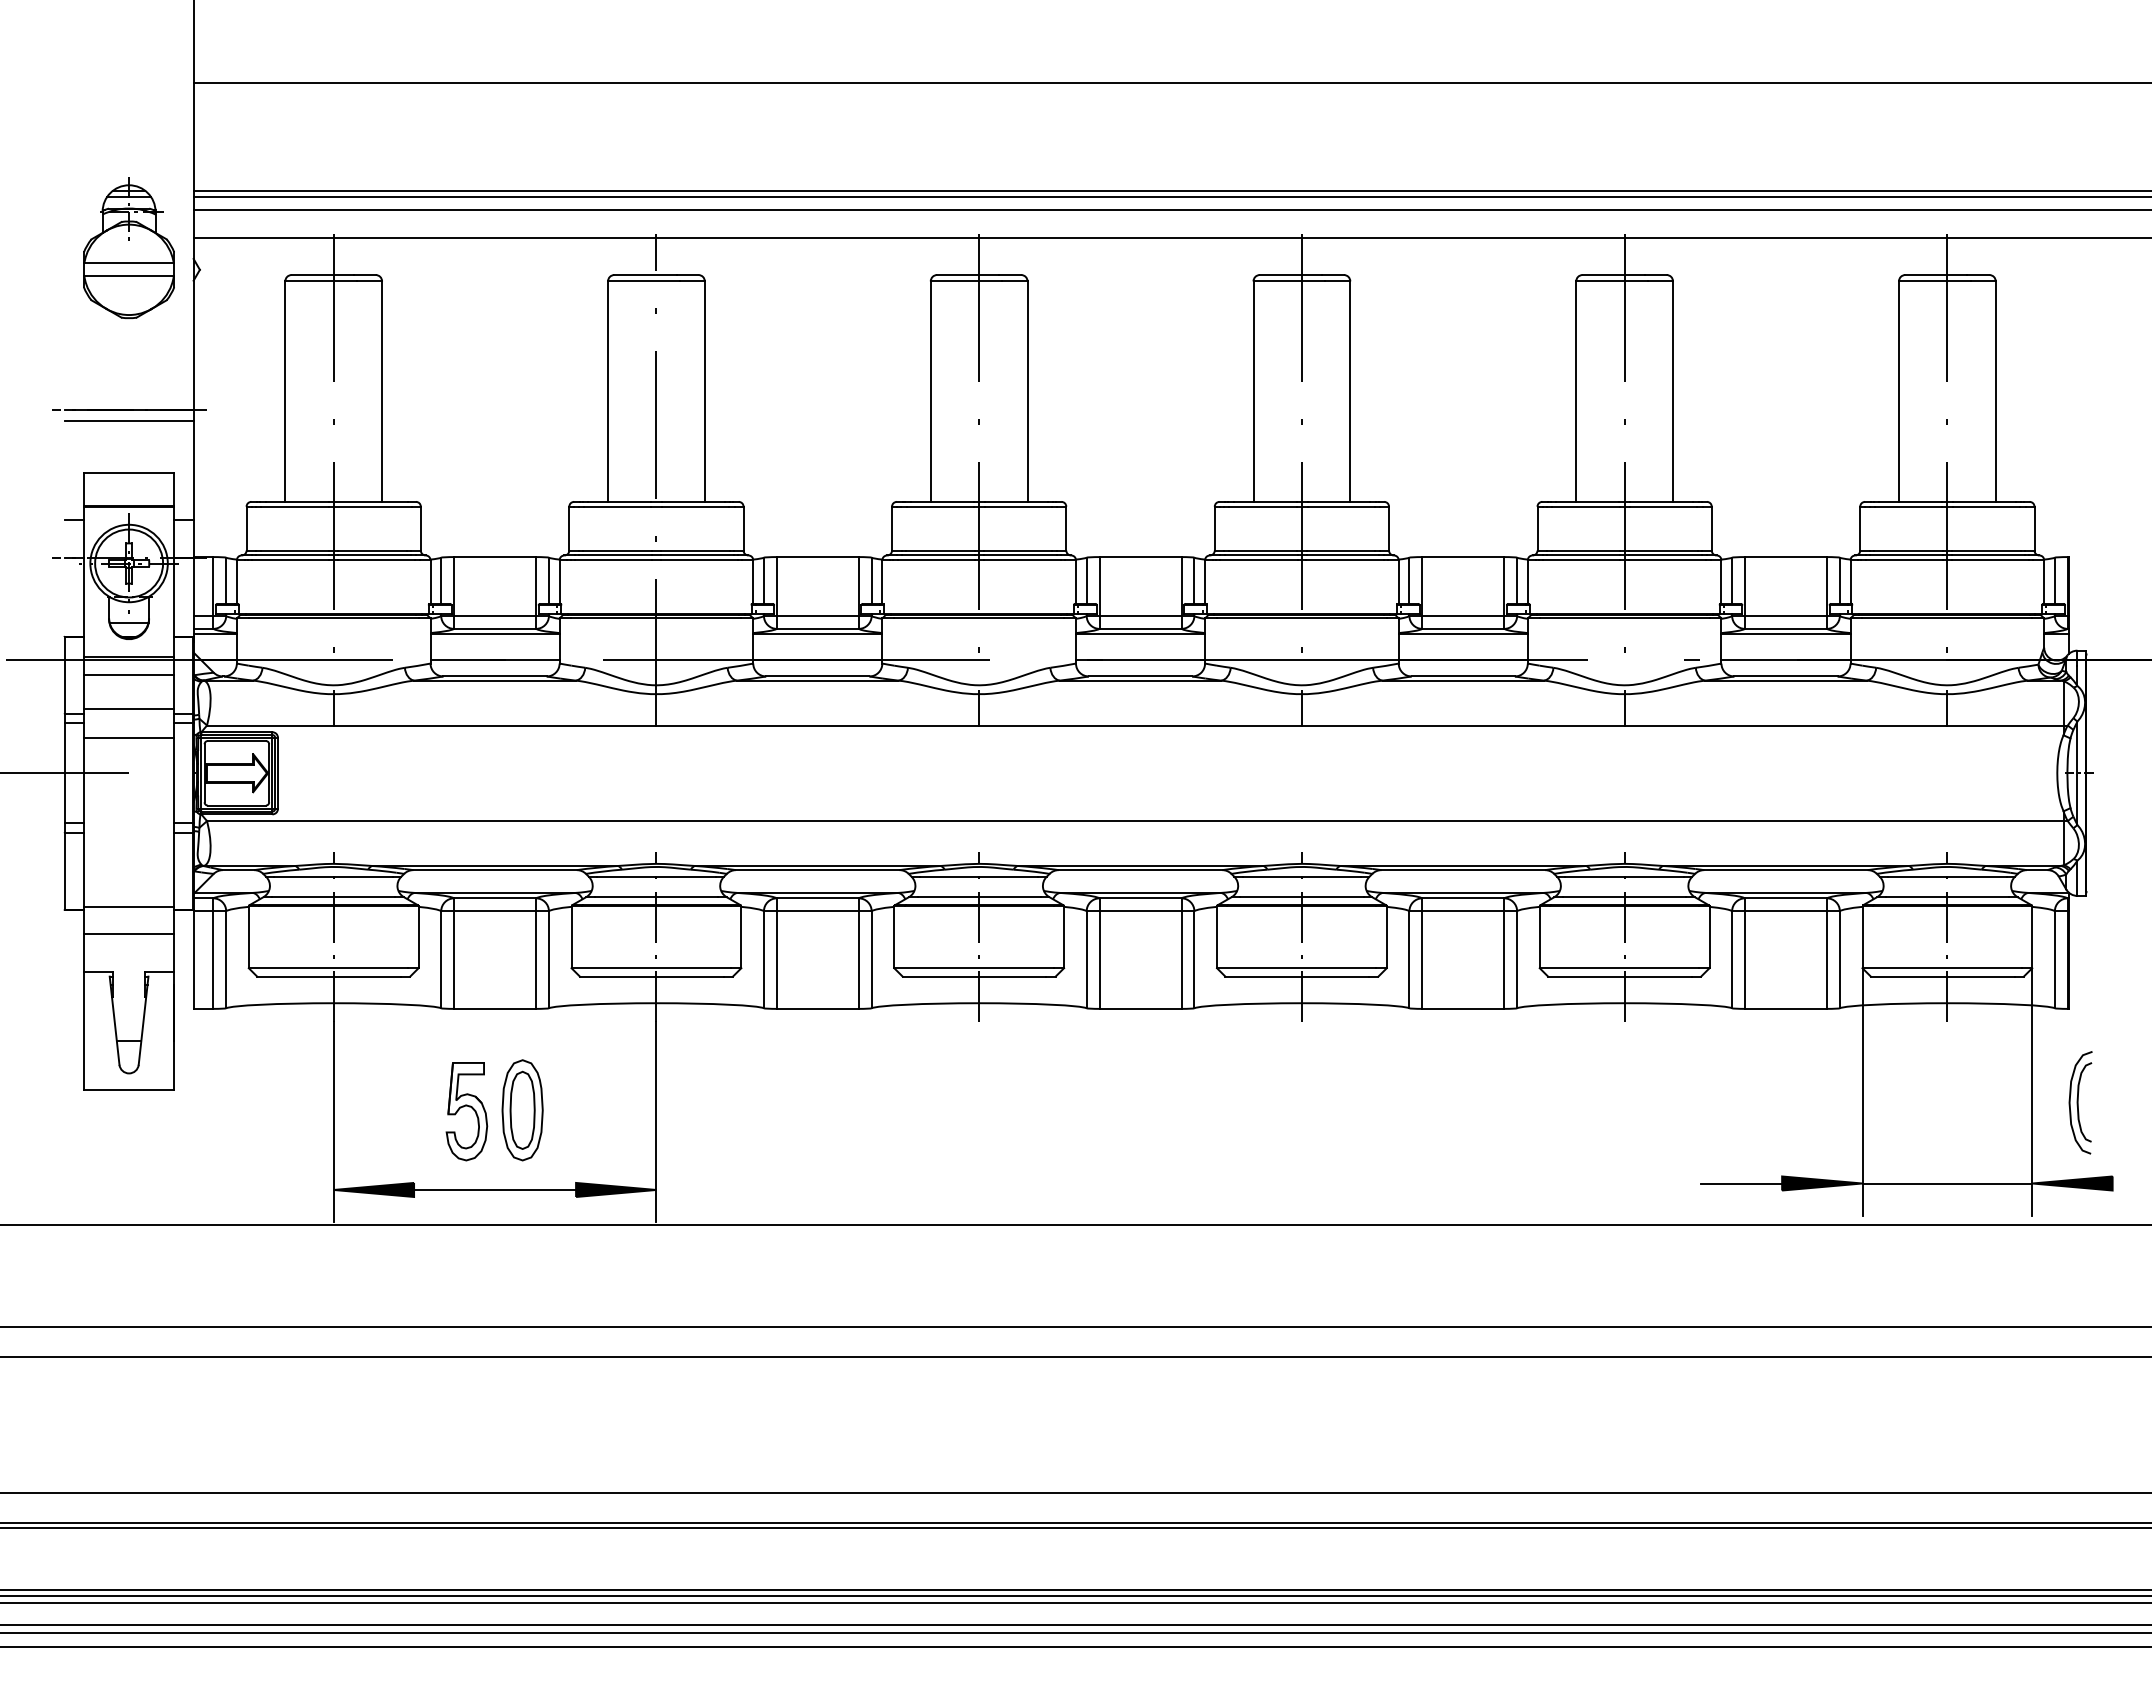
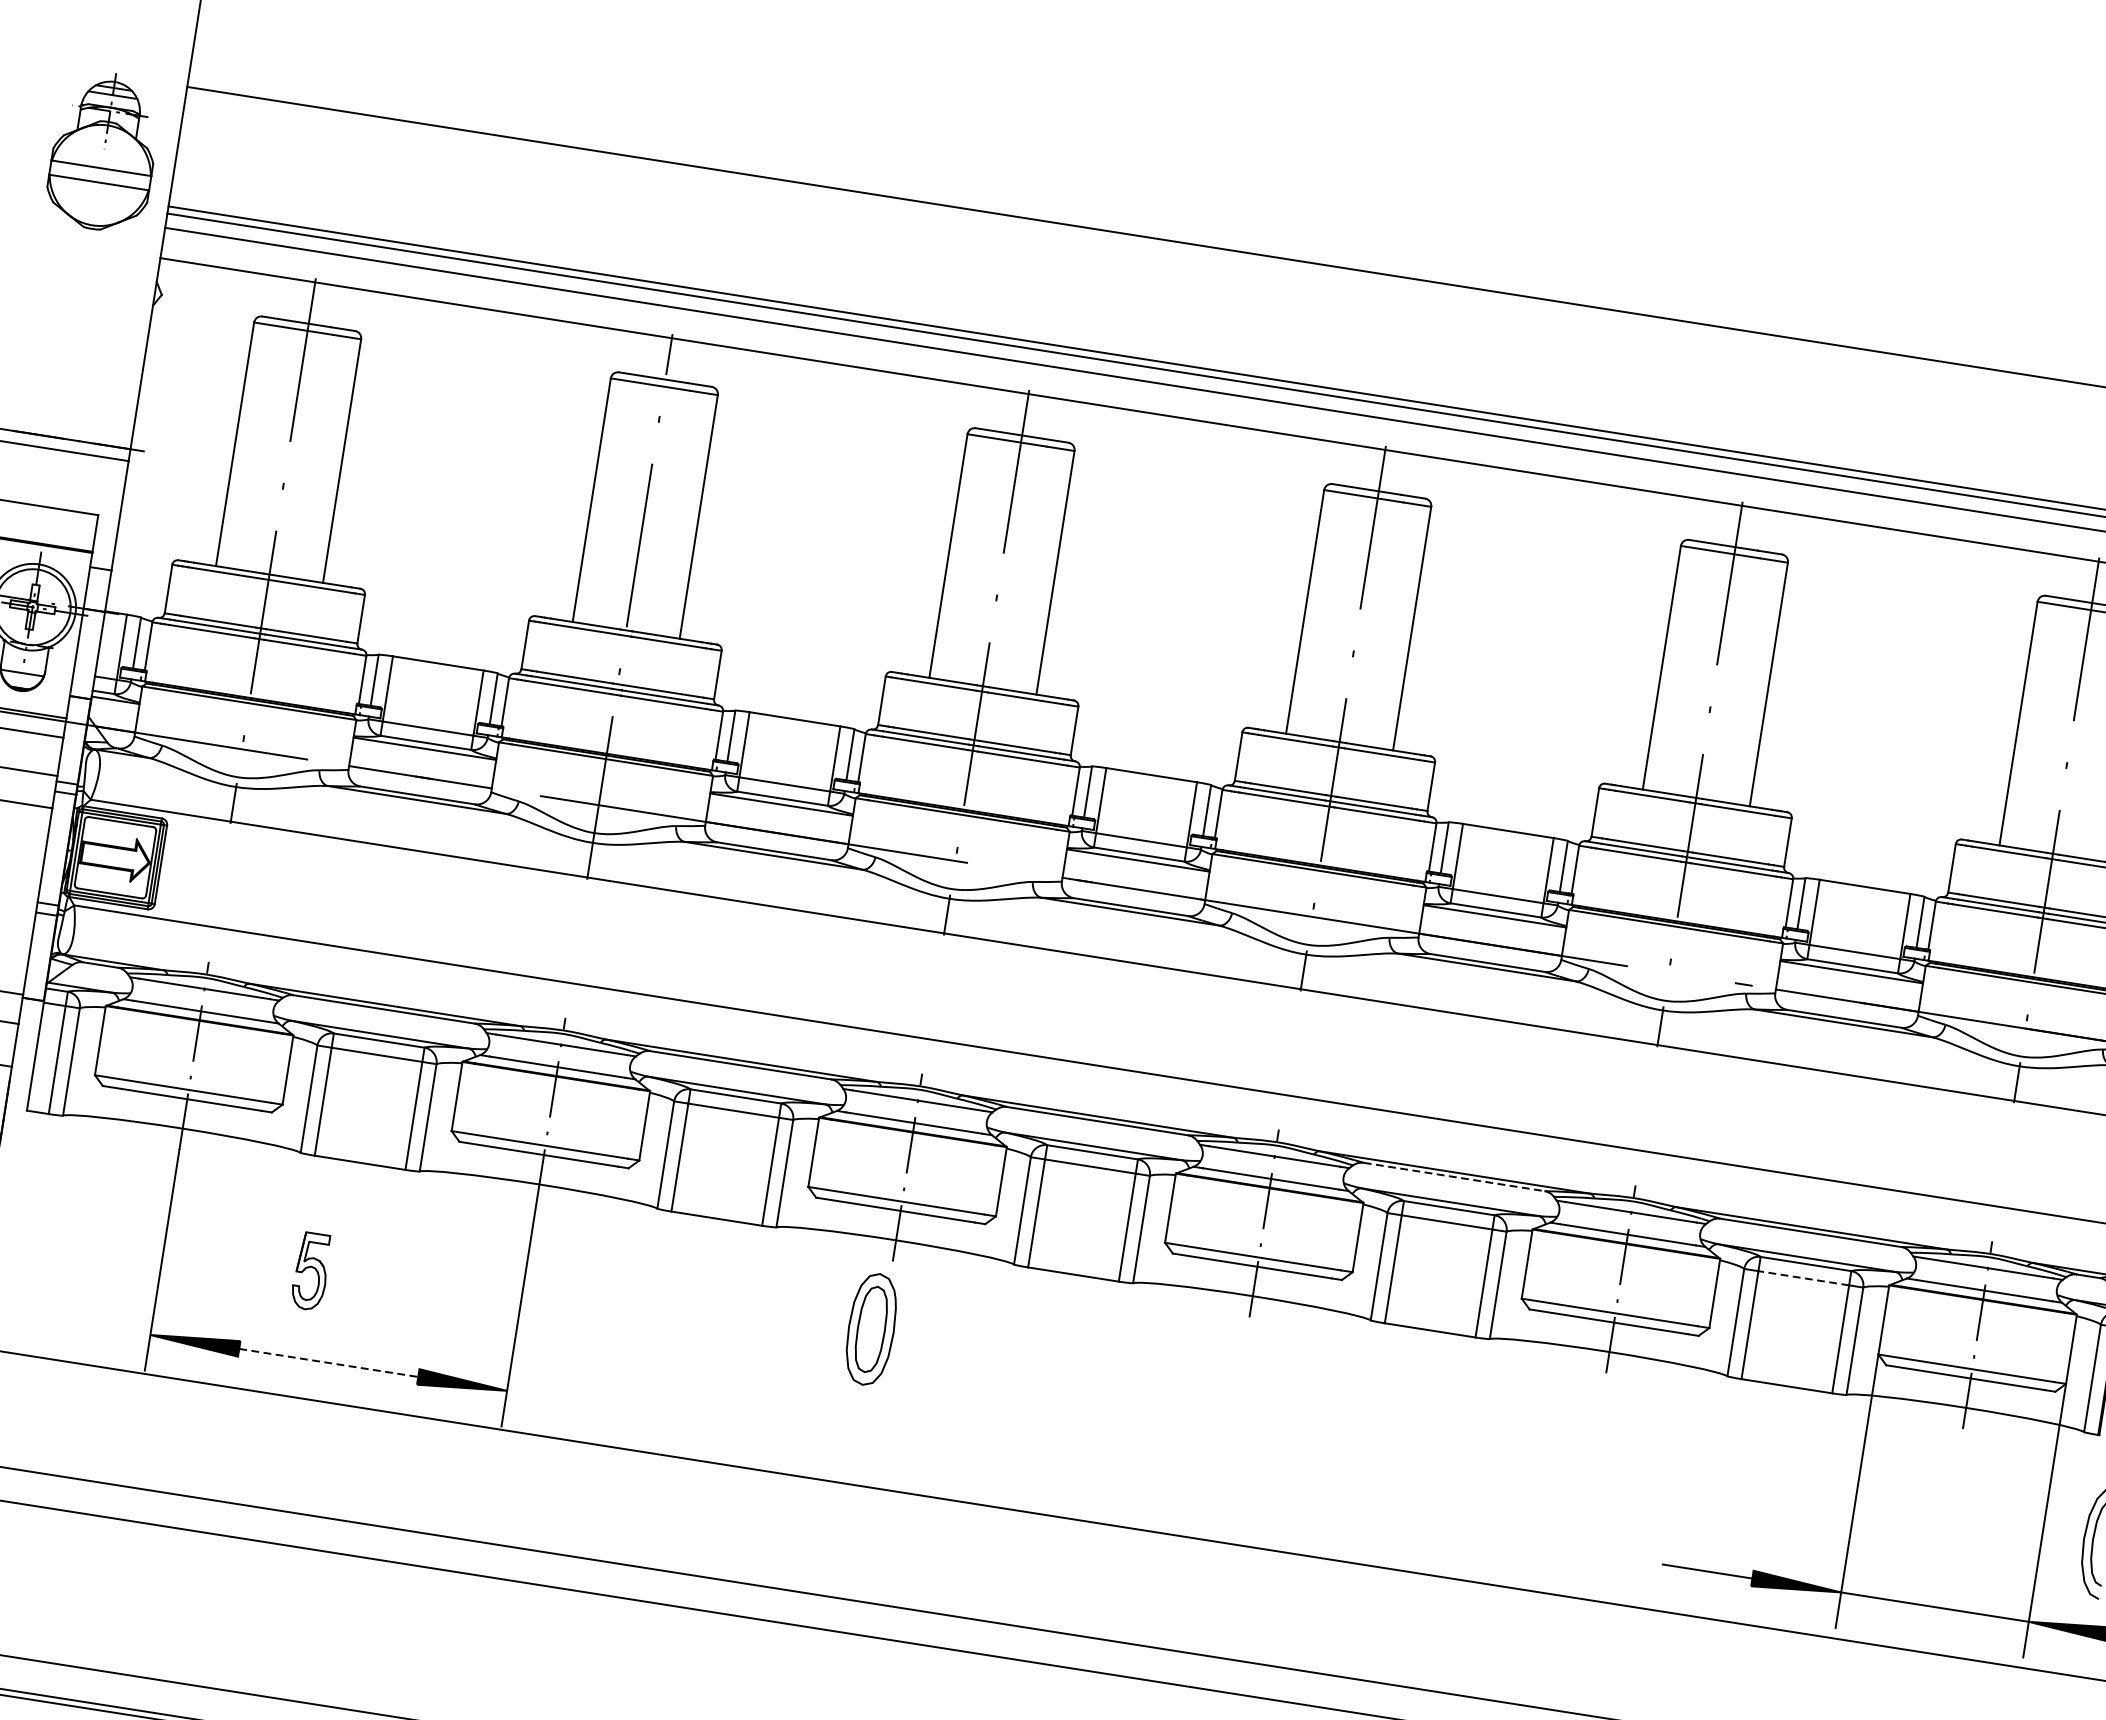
part: (128, 247) -> (103, 150), moved
line: (1463, 870) -> (1454, 1177), solid -> dashed
line: (1785, 911) -> (1803, 1278), solid -> dashed
part: (522, 1110) -> (871, 1329), moved
part: (466, 1111) -> (310, 1271), size x0.7
line: (495, 1189) -> (329, 1362), solid -> dashed

